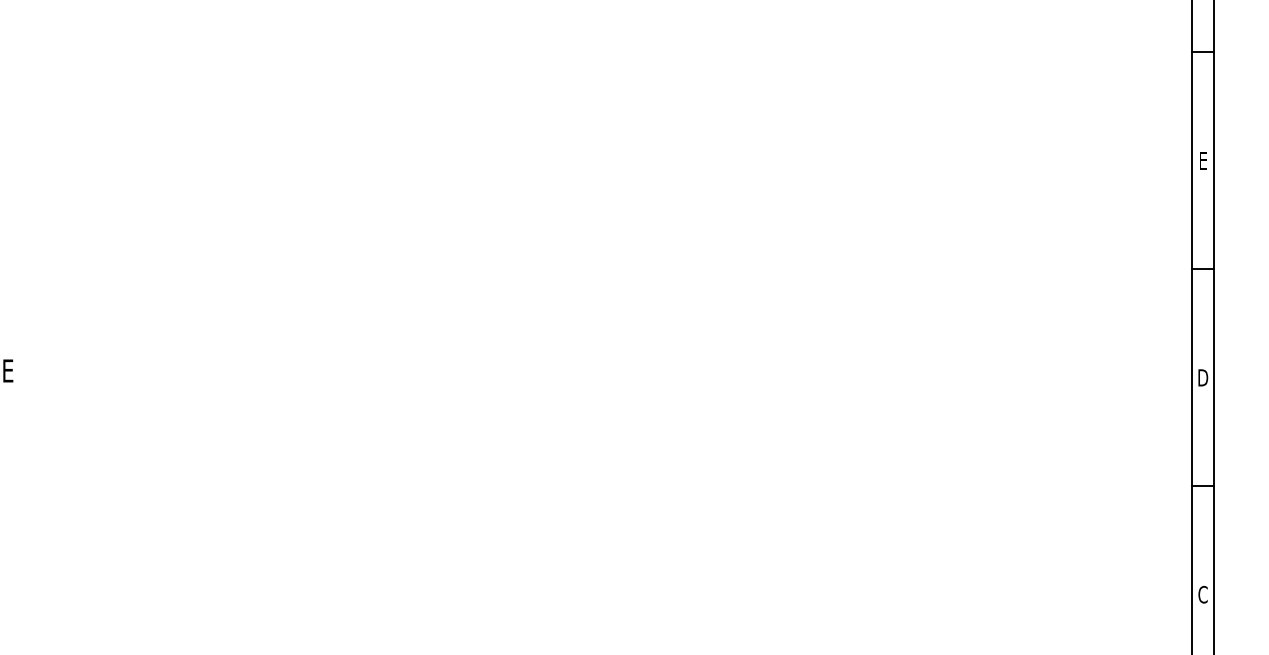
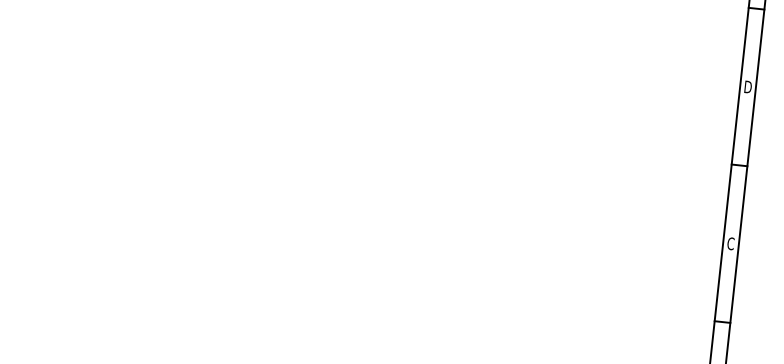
text: (1203, 160) -> (748, 86), E -> D
text: (1203, 377) -> (731, 243), D -> C

